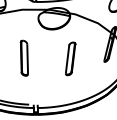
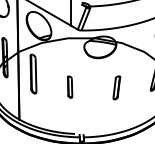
part: (23, 57) -> (69, 86), size x0.6
part: (70, 58) -> (116, 87), size x0.7

